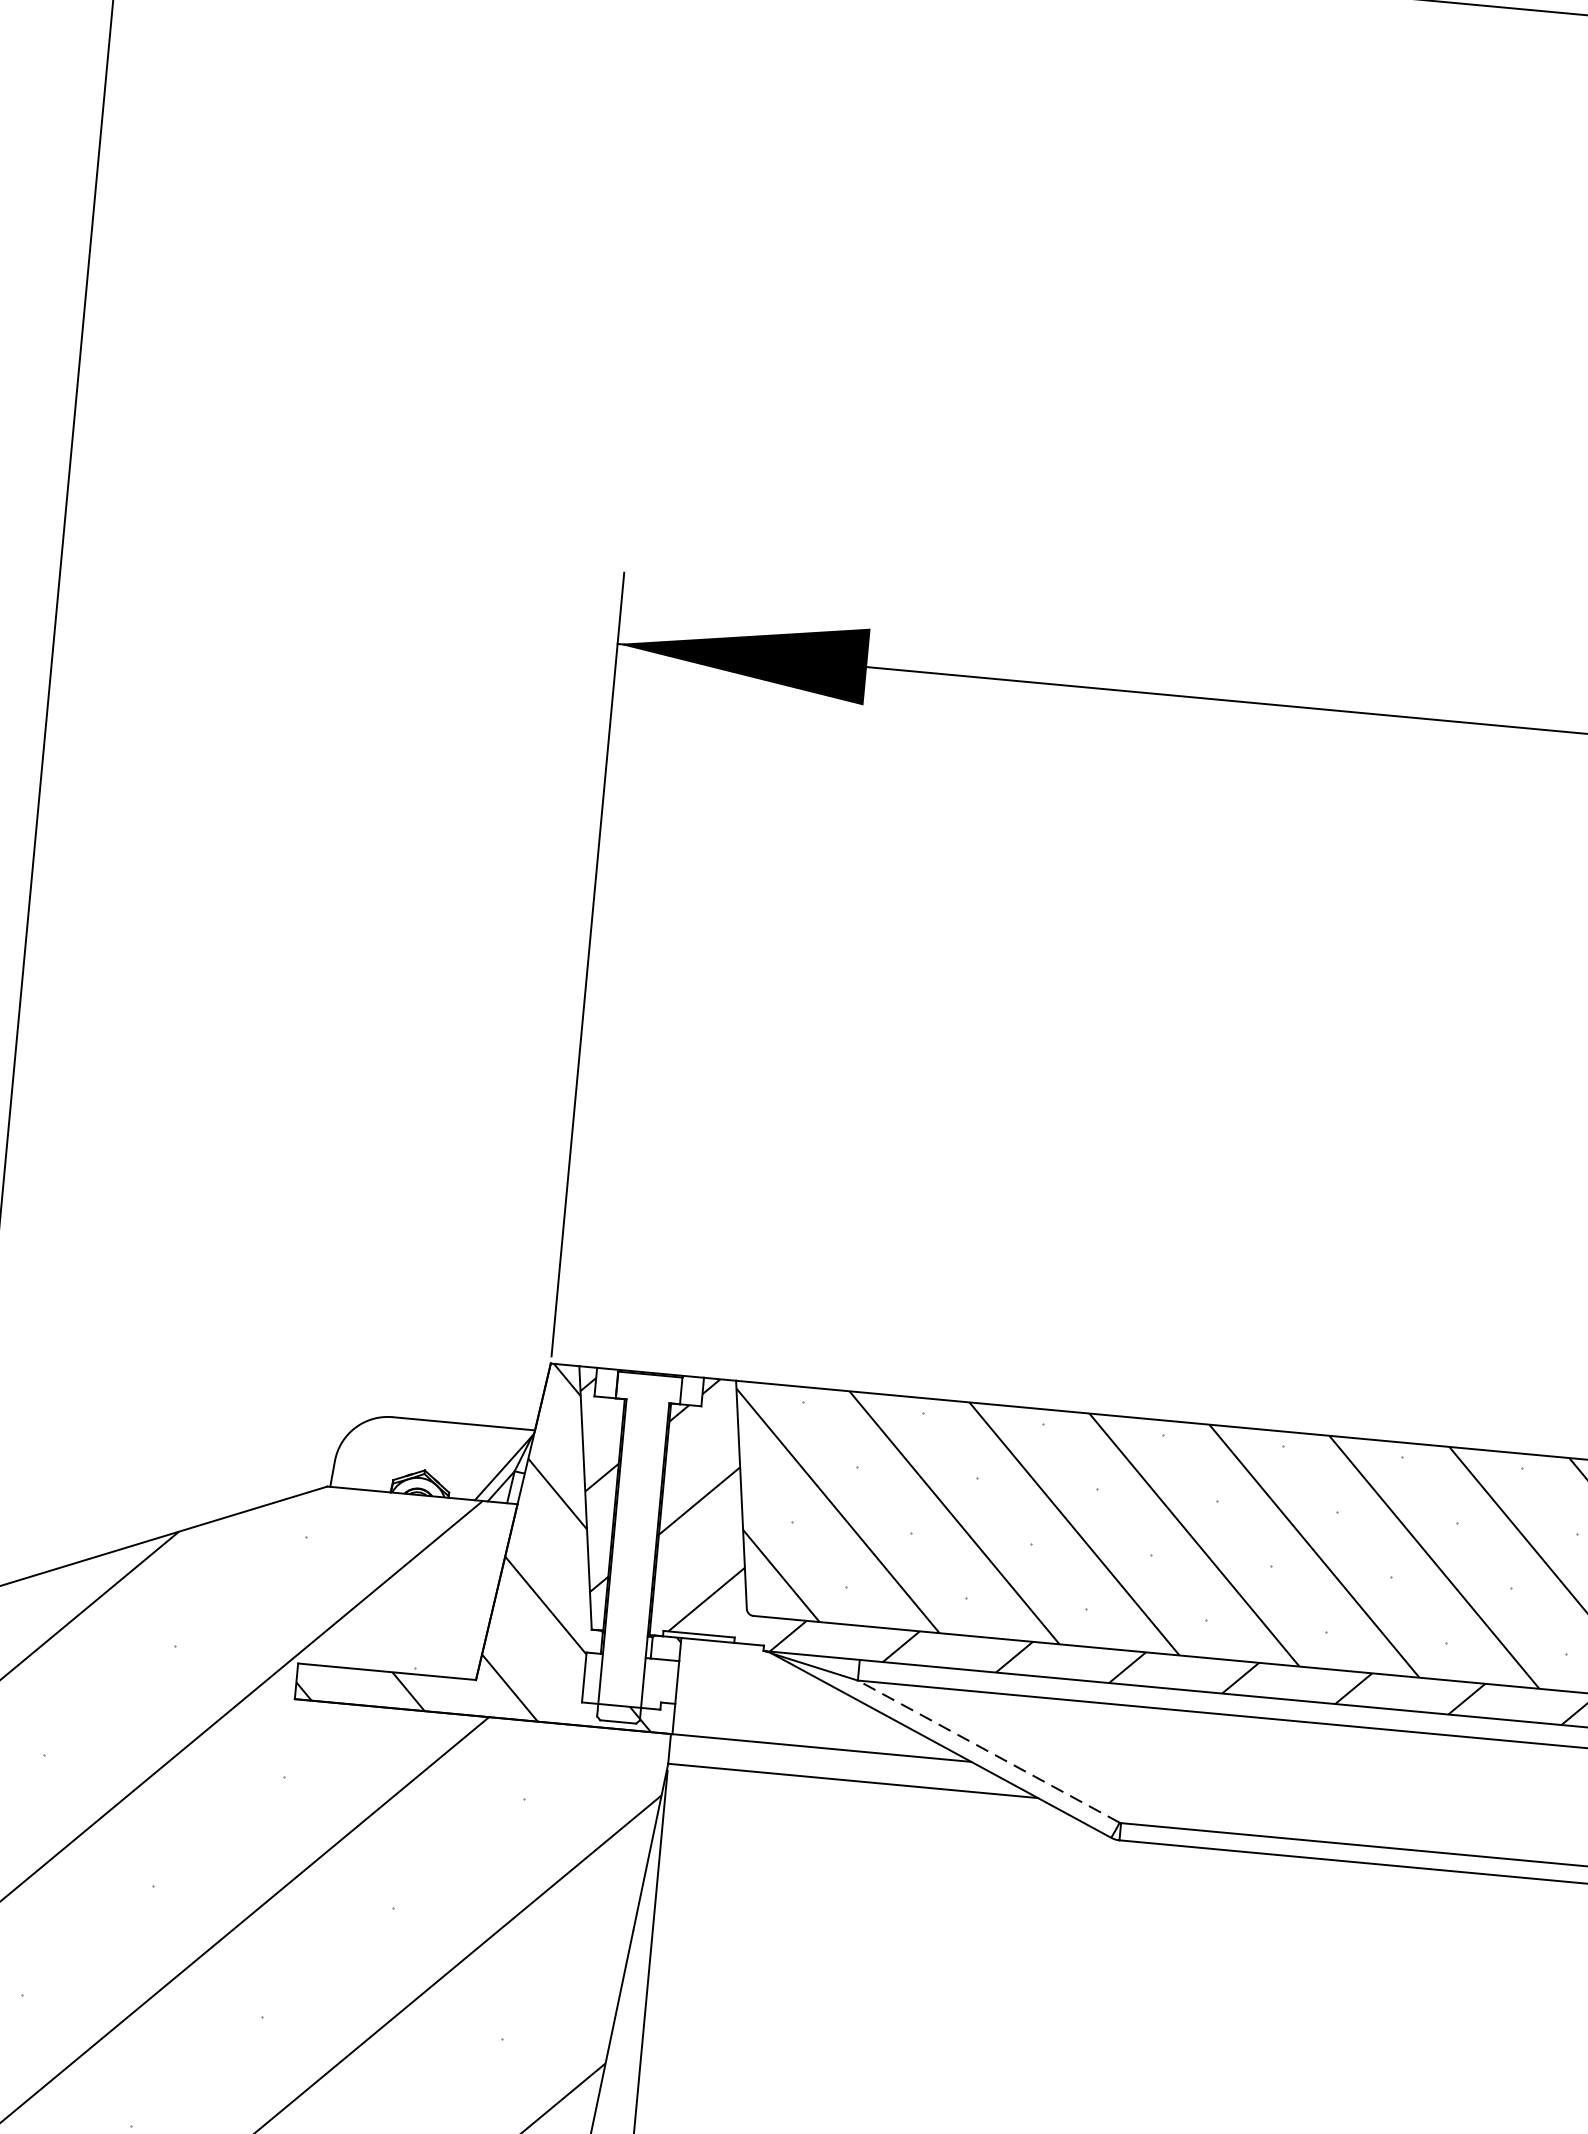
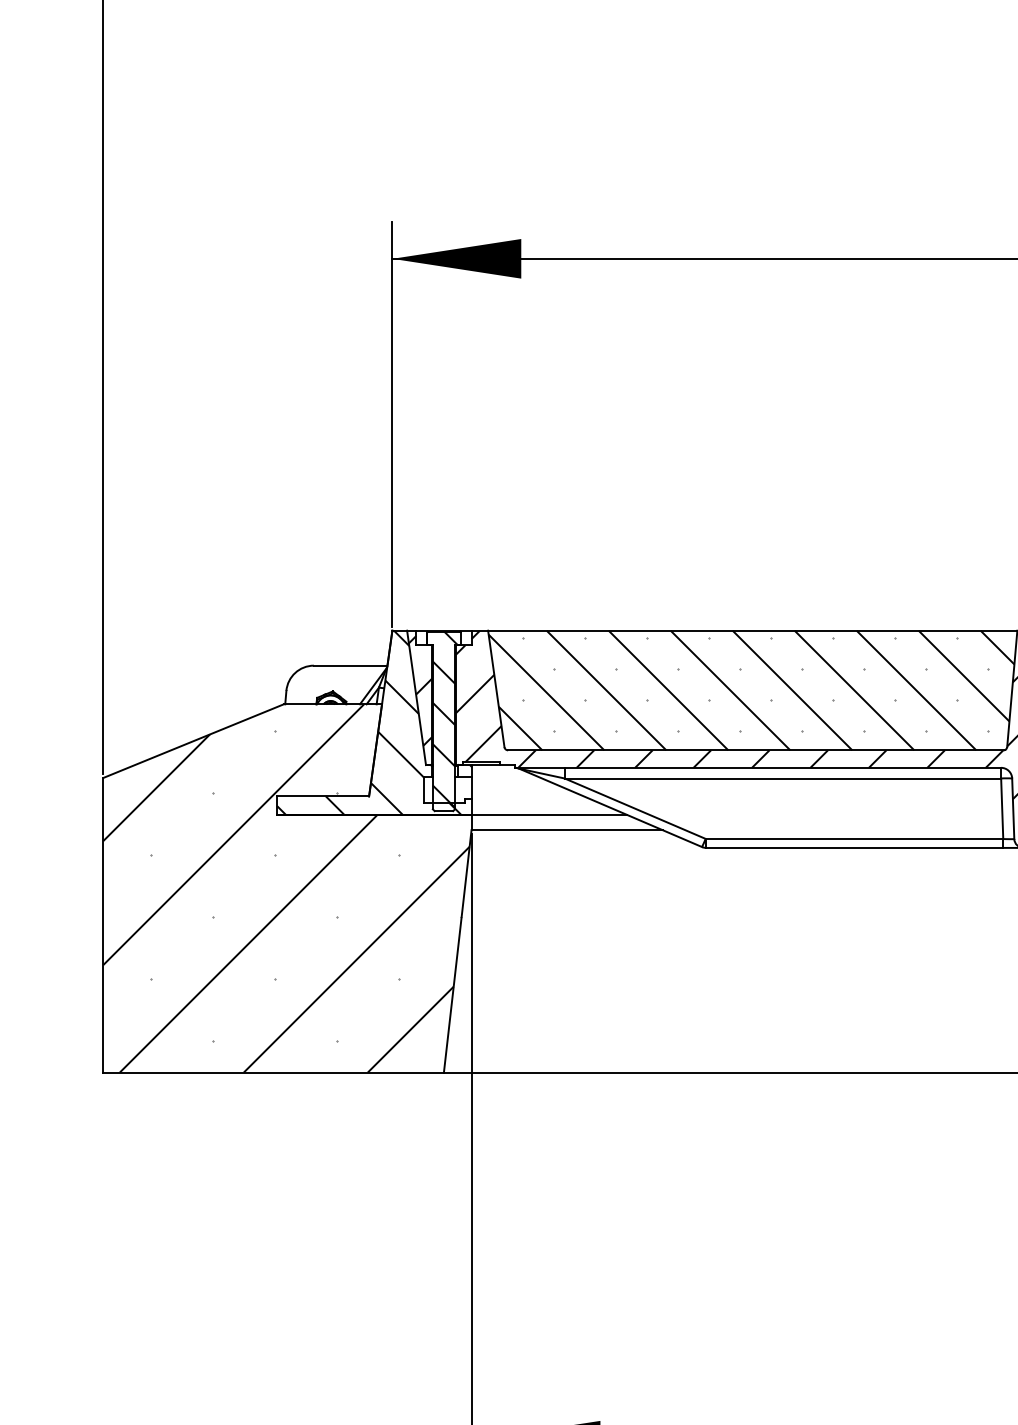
hatch: (637, 1544) -> (445, 719), added
line: (989, 1751) -> (635, 808), dashed -> solid

